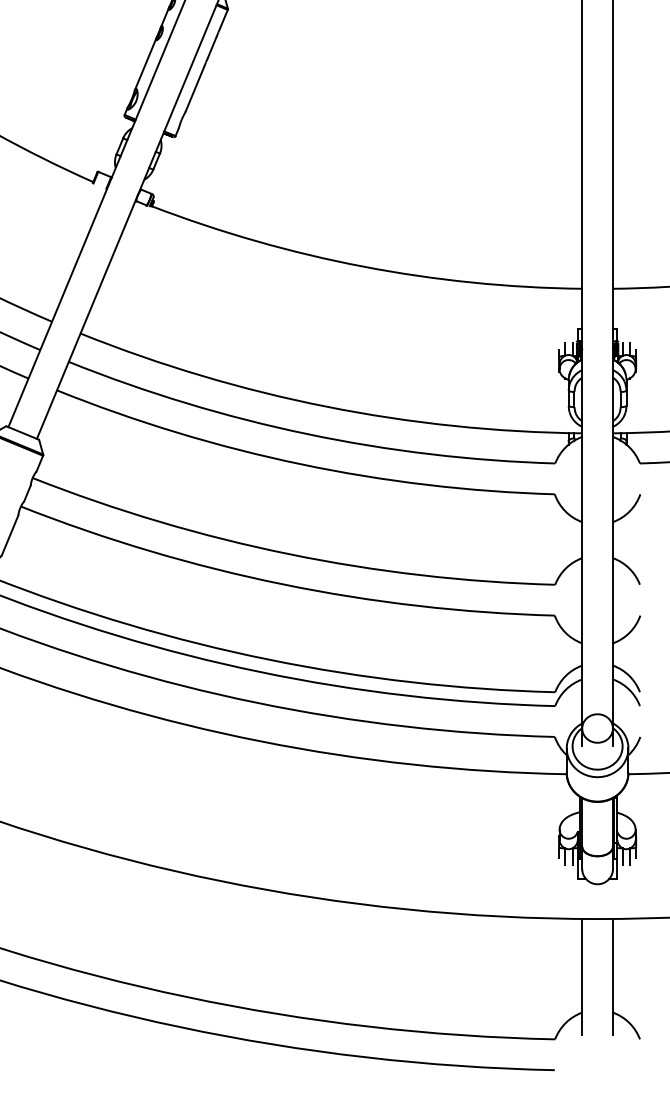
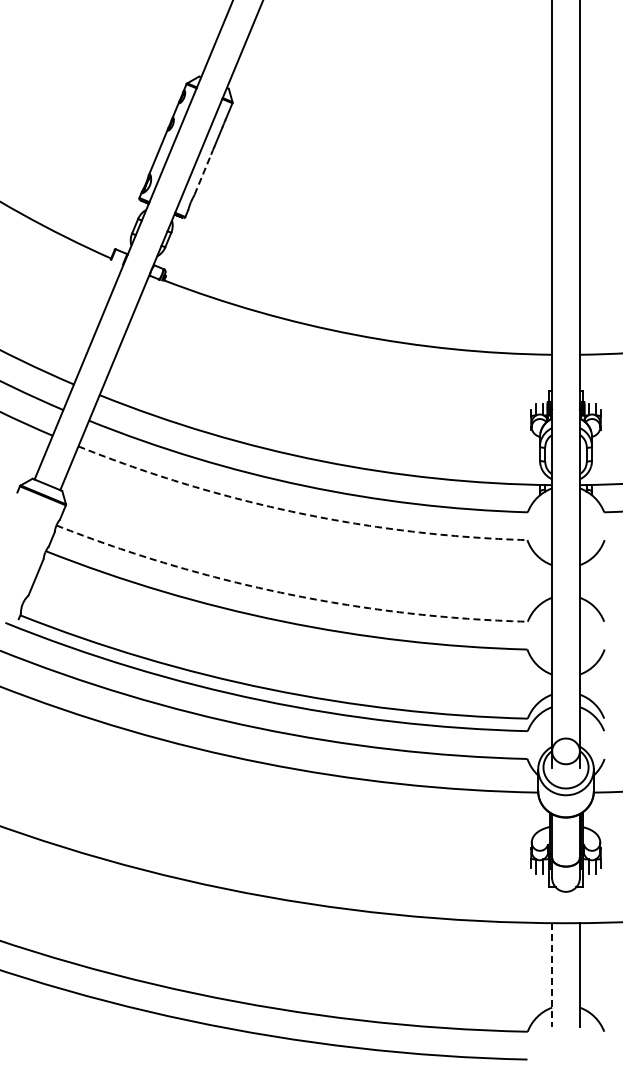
line: (194, 88) -> (202, 174), solid -> dashed
arc: (300, 464) -> (298, 513), solid -> dashed
arc: (288, 554) -> (287, 594), solid -> dashed
line: (582, 976) -> (552, 975), solid -> dashed

